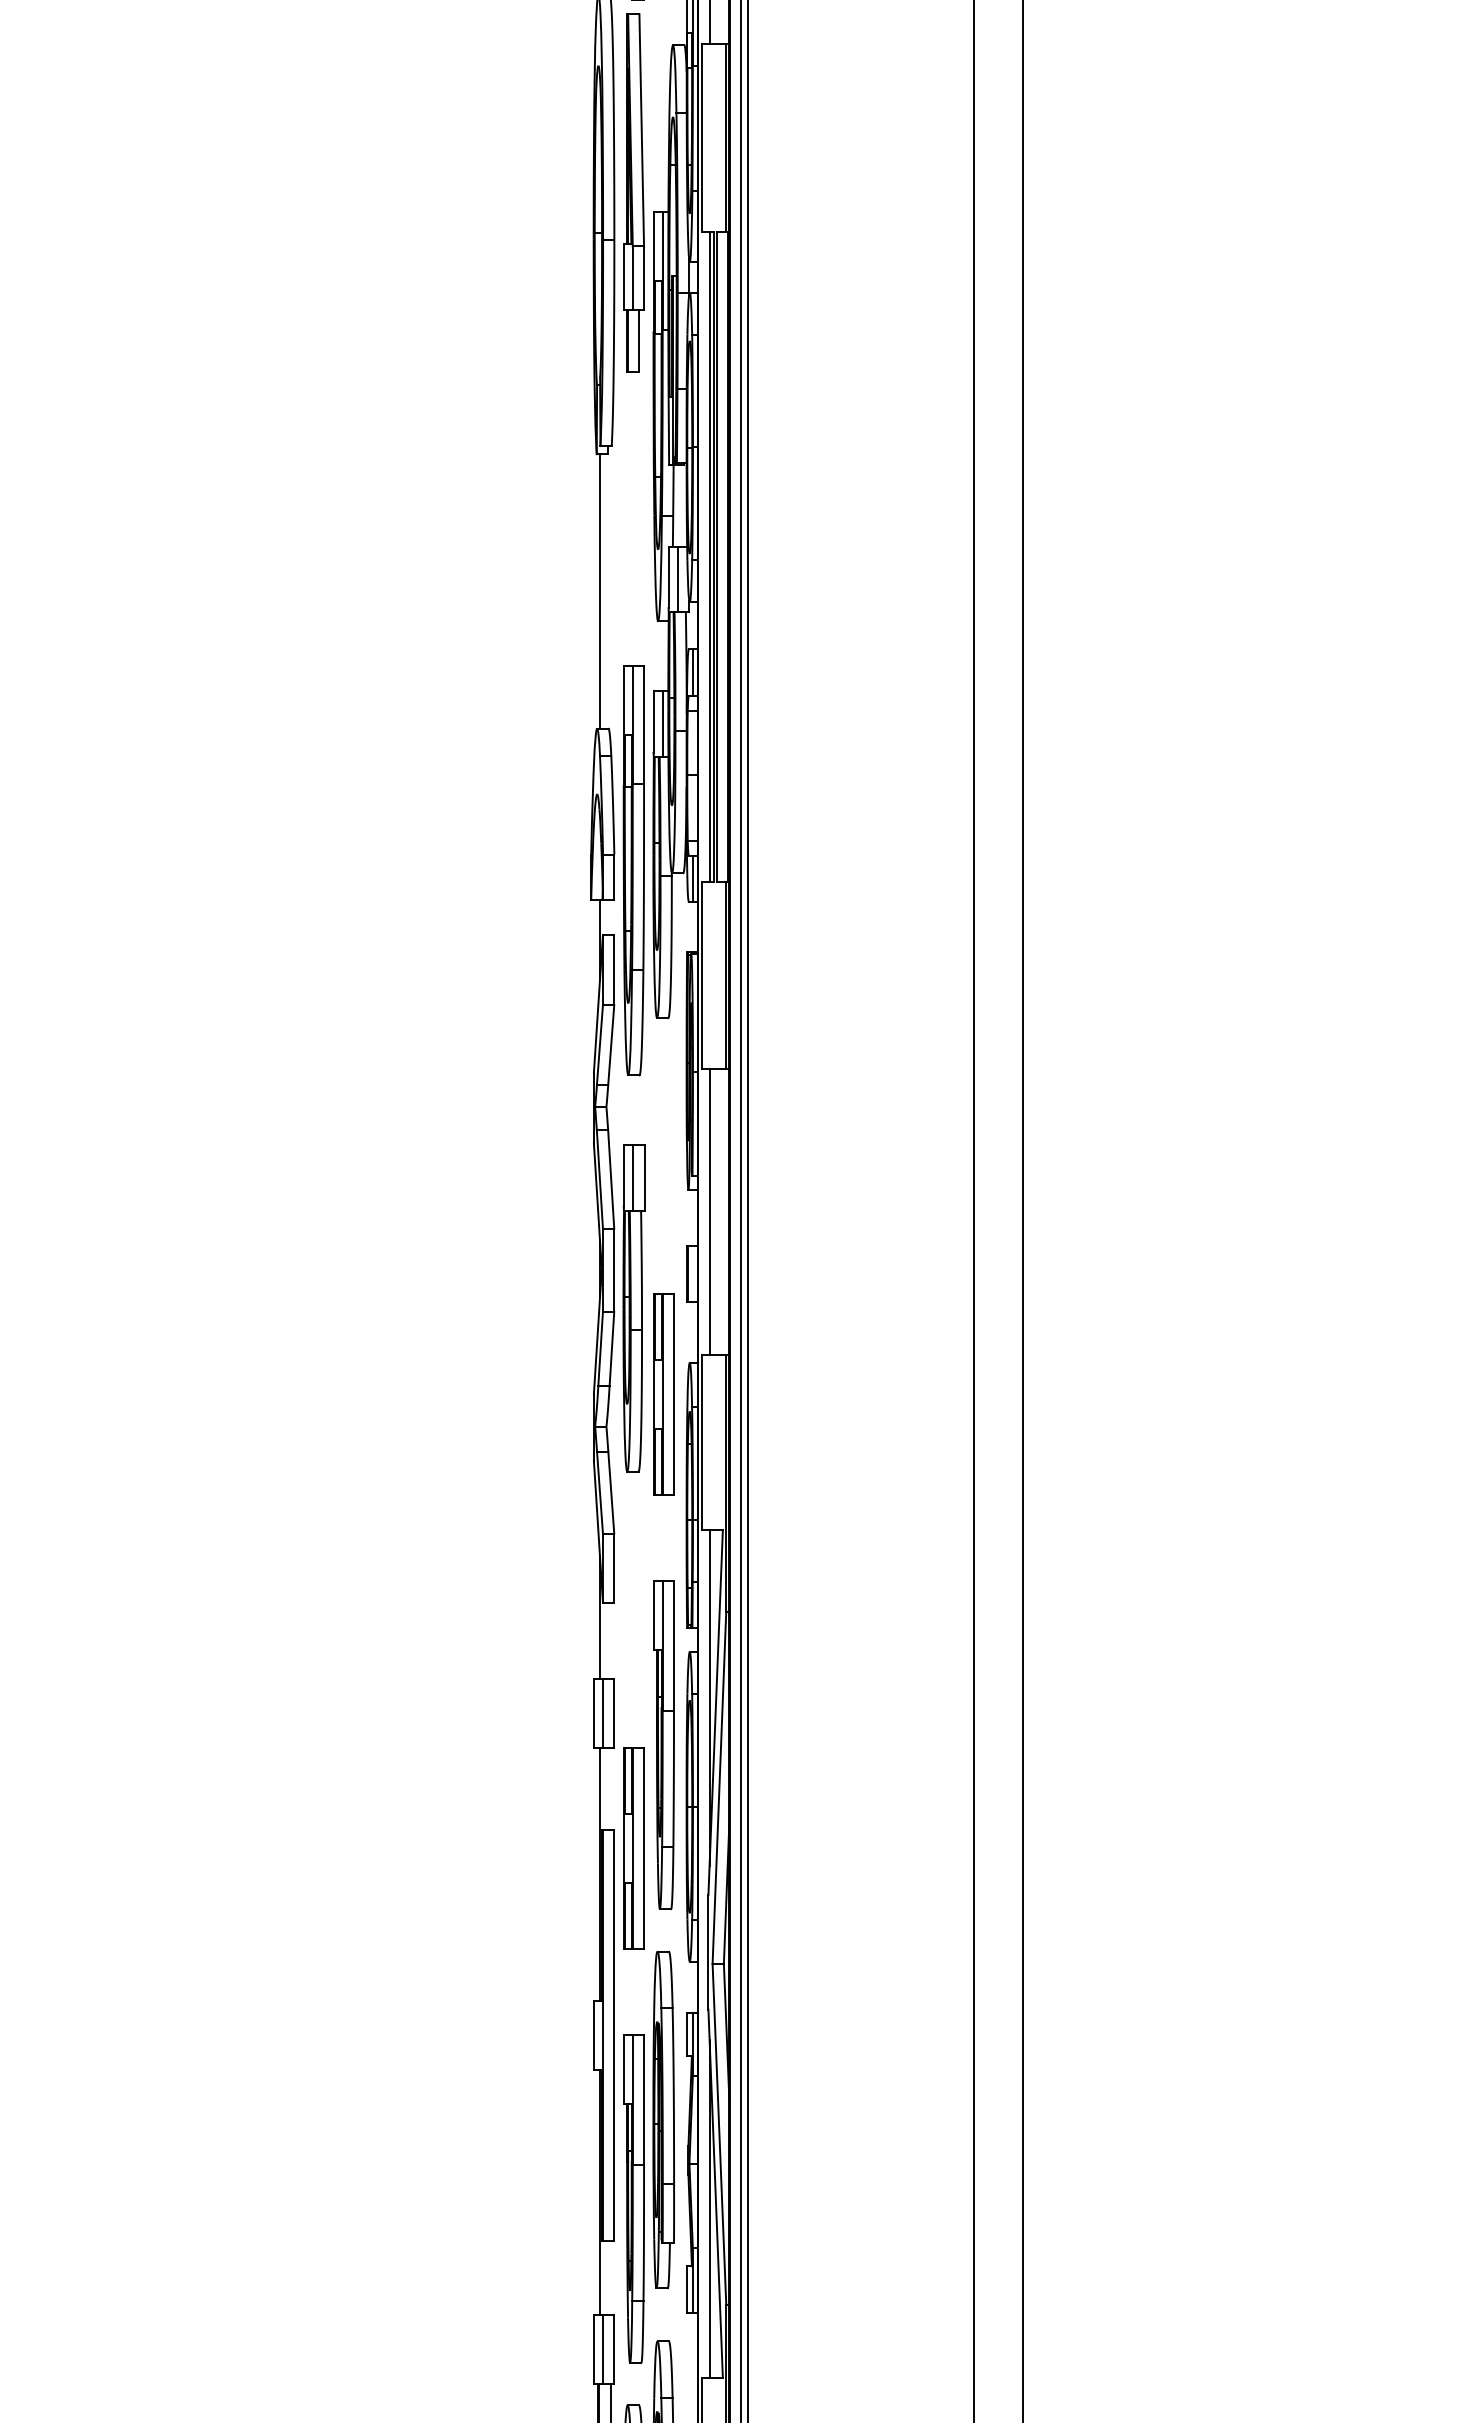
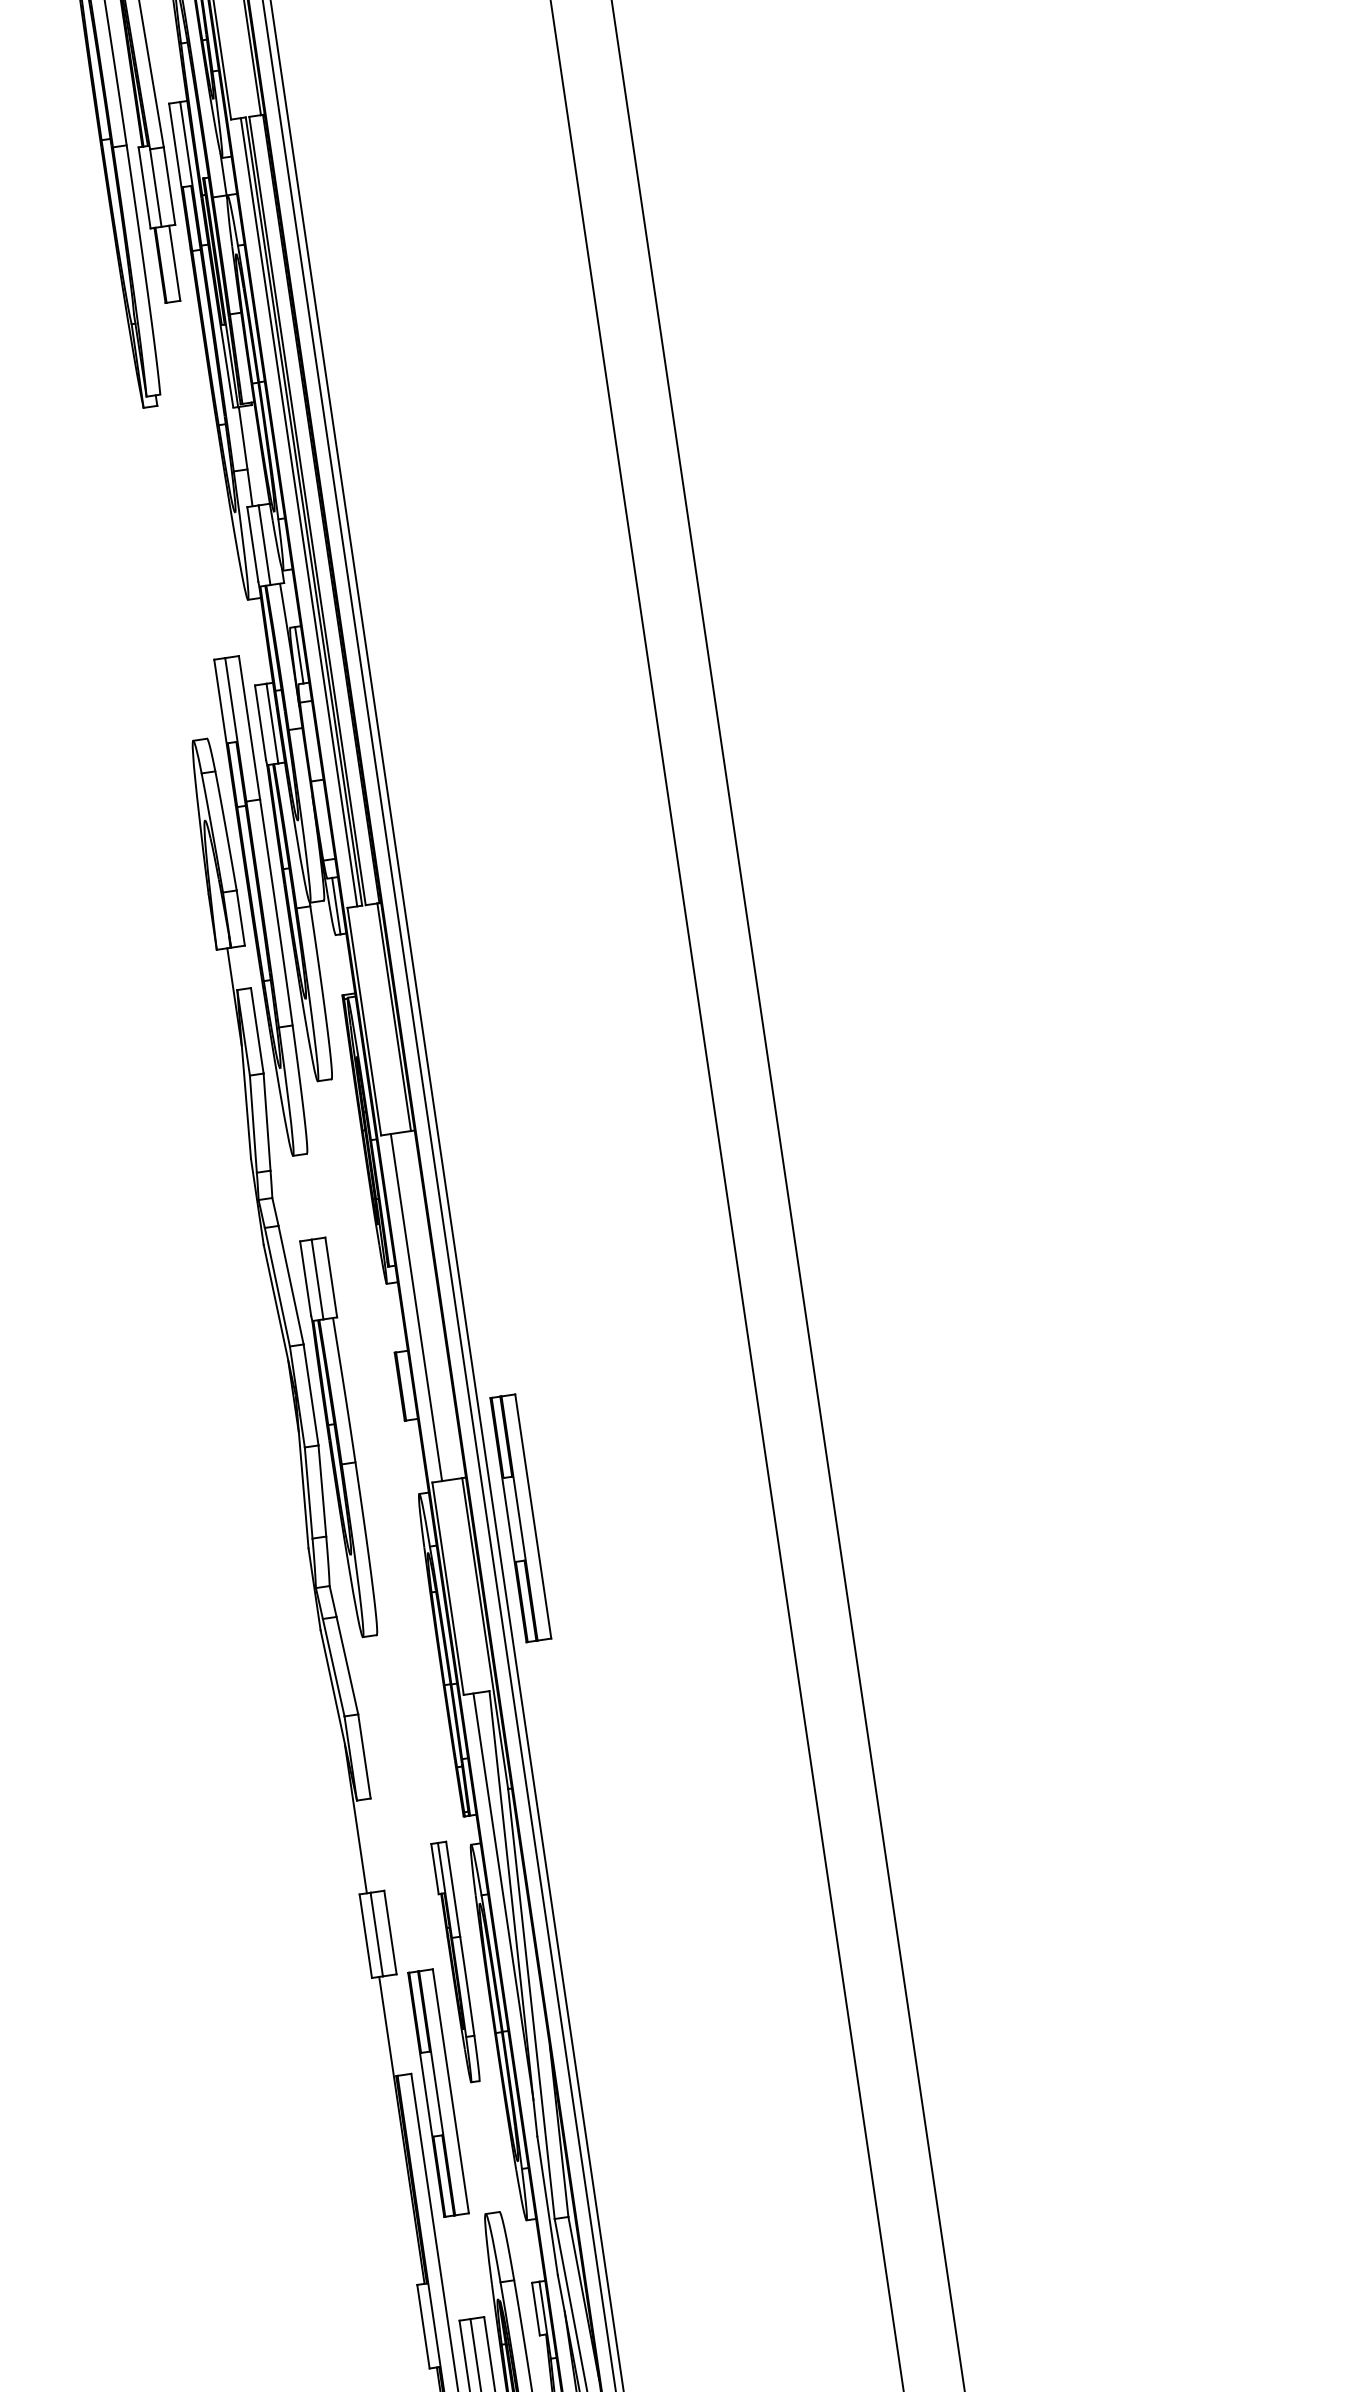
line: (599, 591) -> (171, 573), removed
part: (663, 1394) -> (520, 1518), moved
part: (663, 1745) -> (456, 1962), size x0.6

